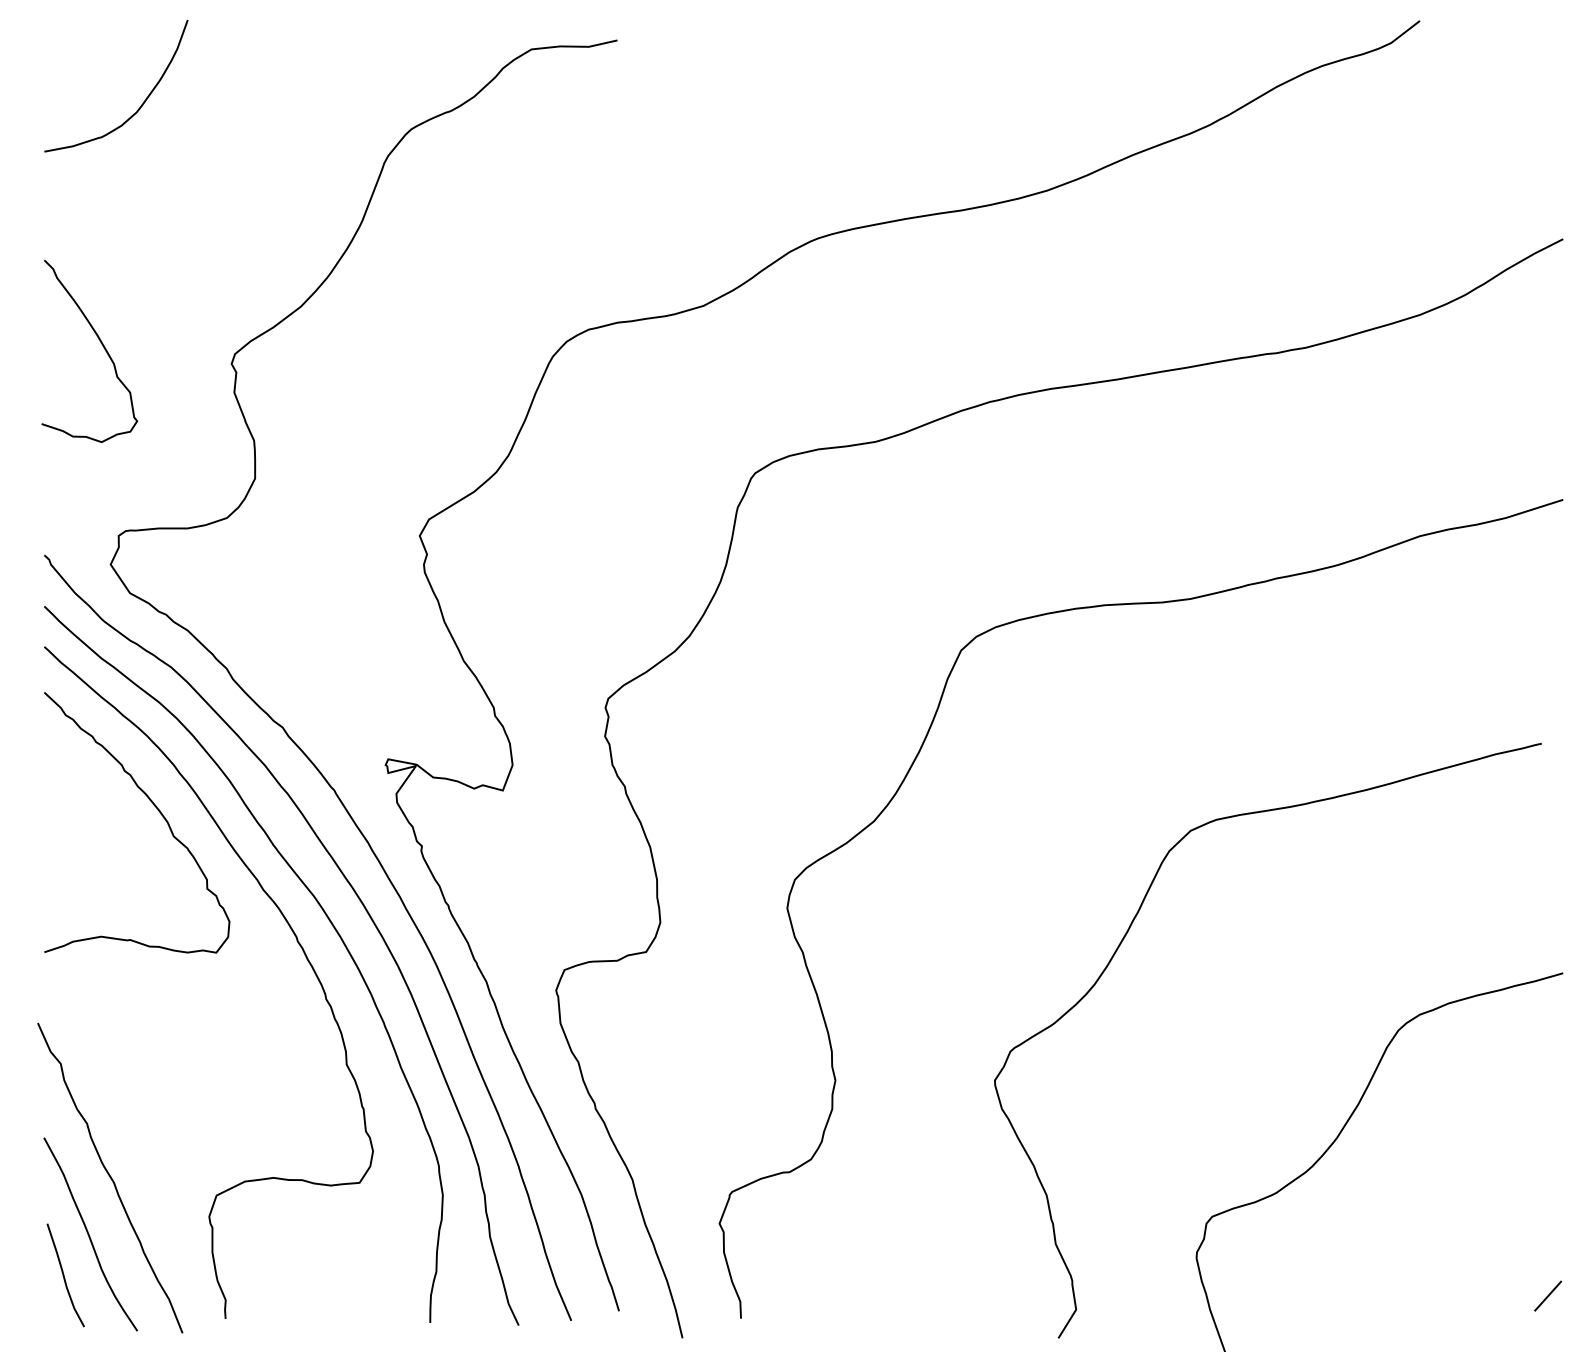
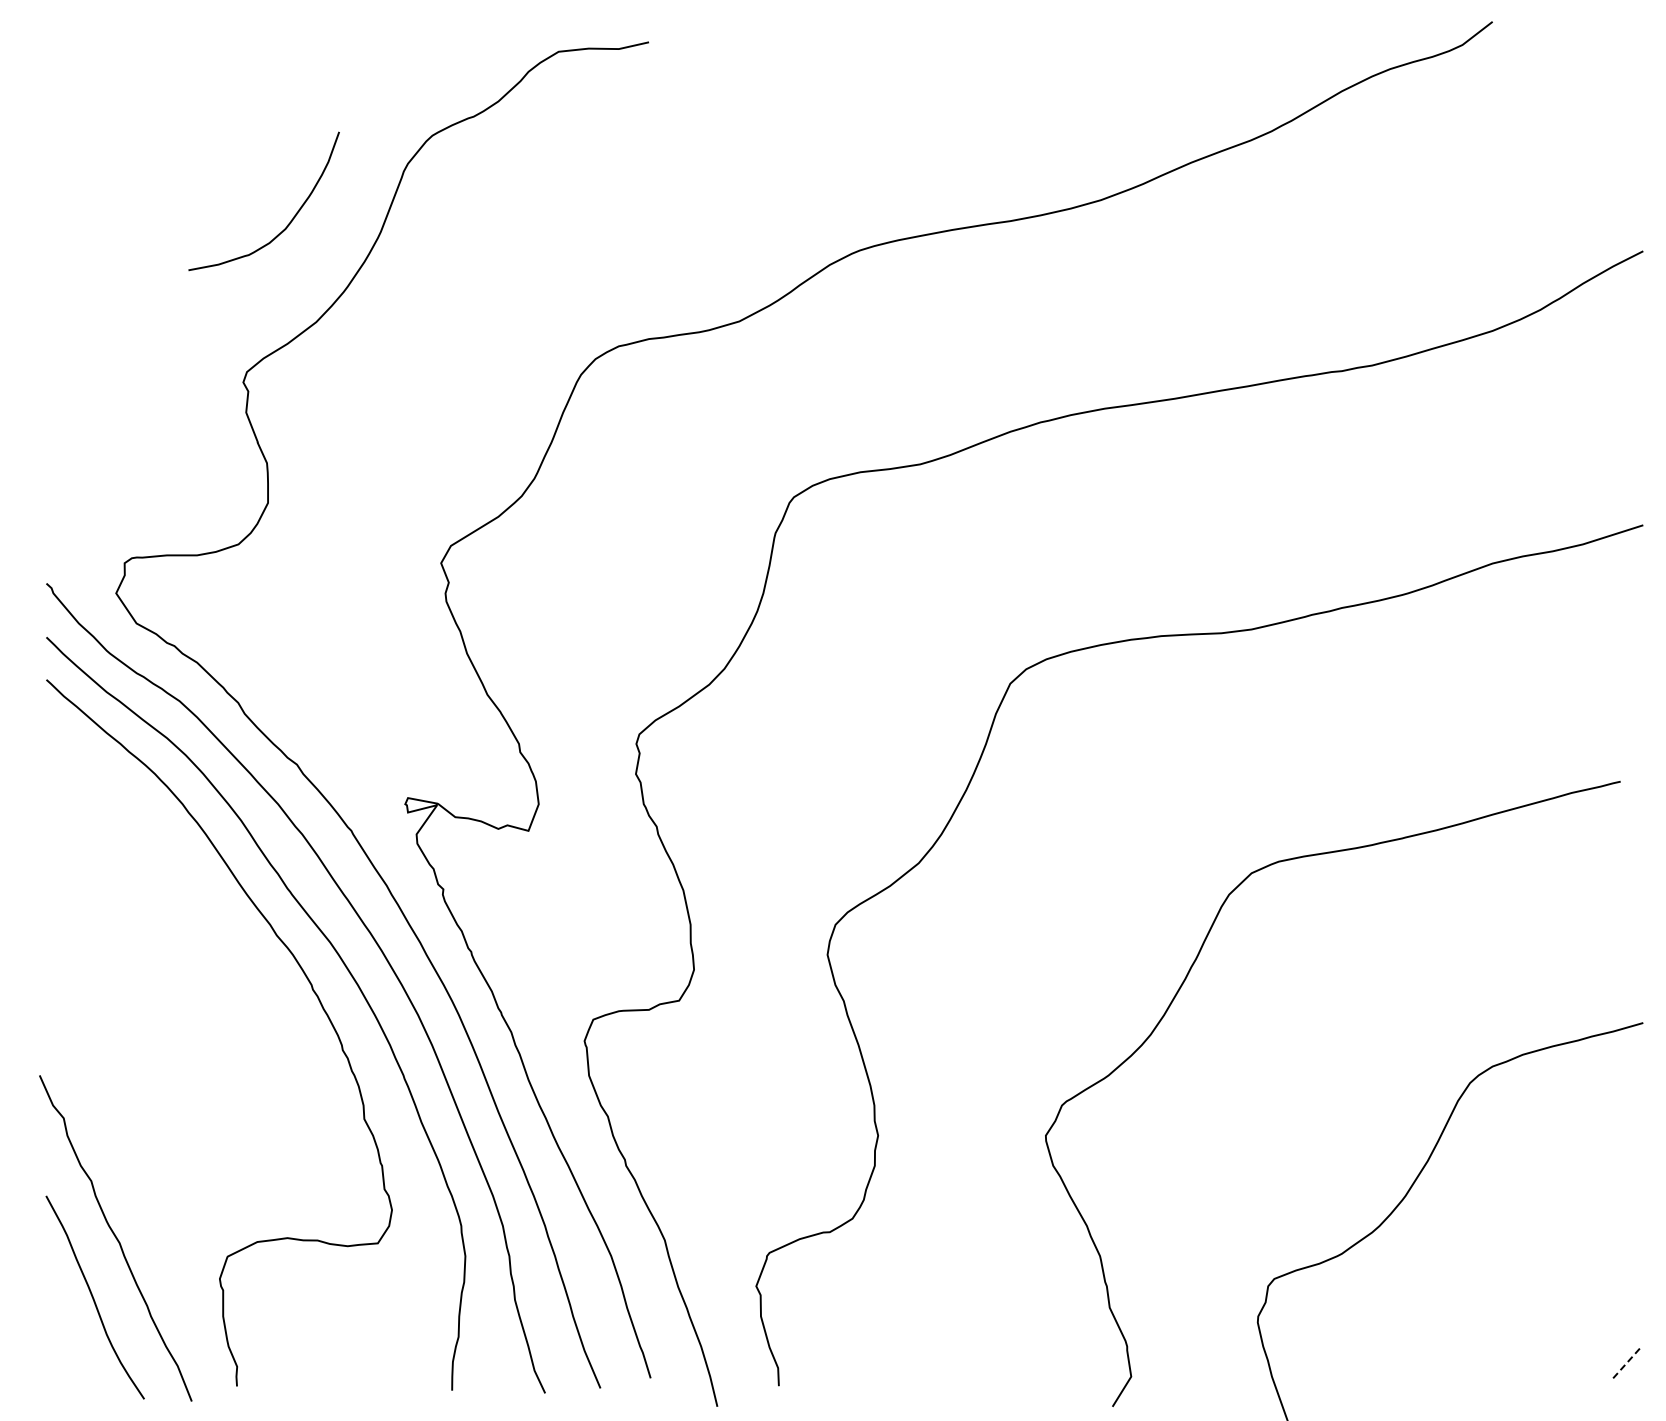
curve: (141, 104) -> (290, 220), moved
curve: (100, 343) -> (105, 360), removed
curve: (155, 808) -> (163, 849), removed
curve: (64, 1275) -> (67, 1340), removed
line: (1548, 1296) -> (1627, 1362), solid -> dashed

